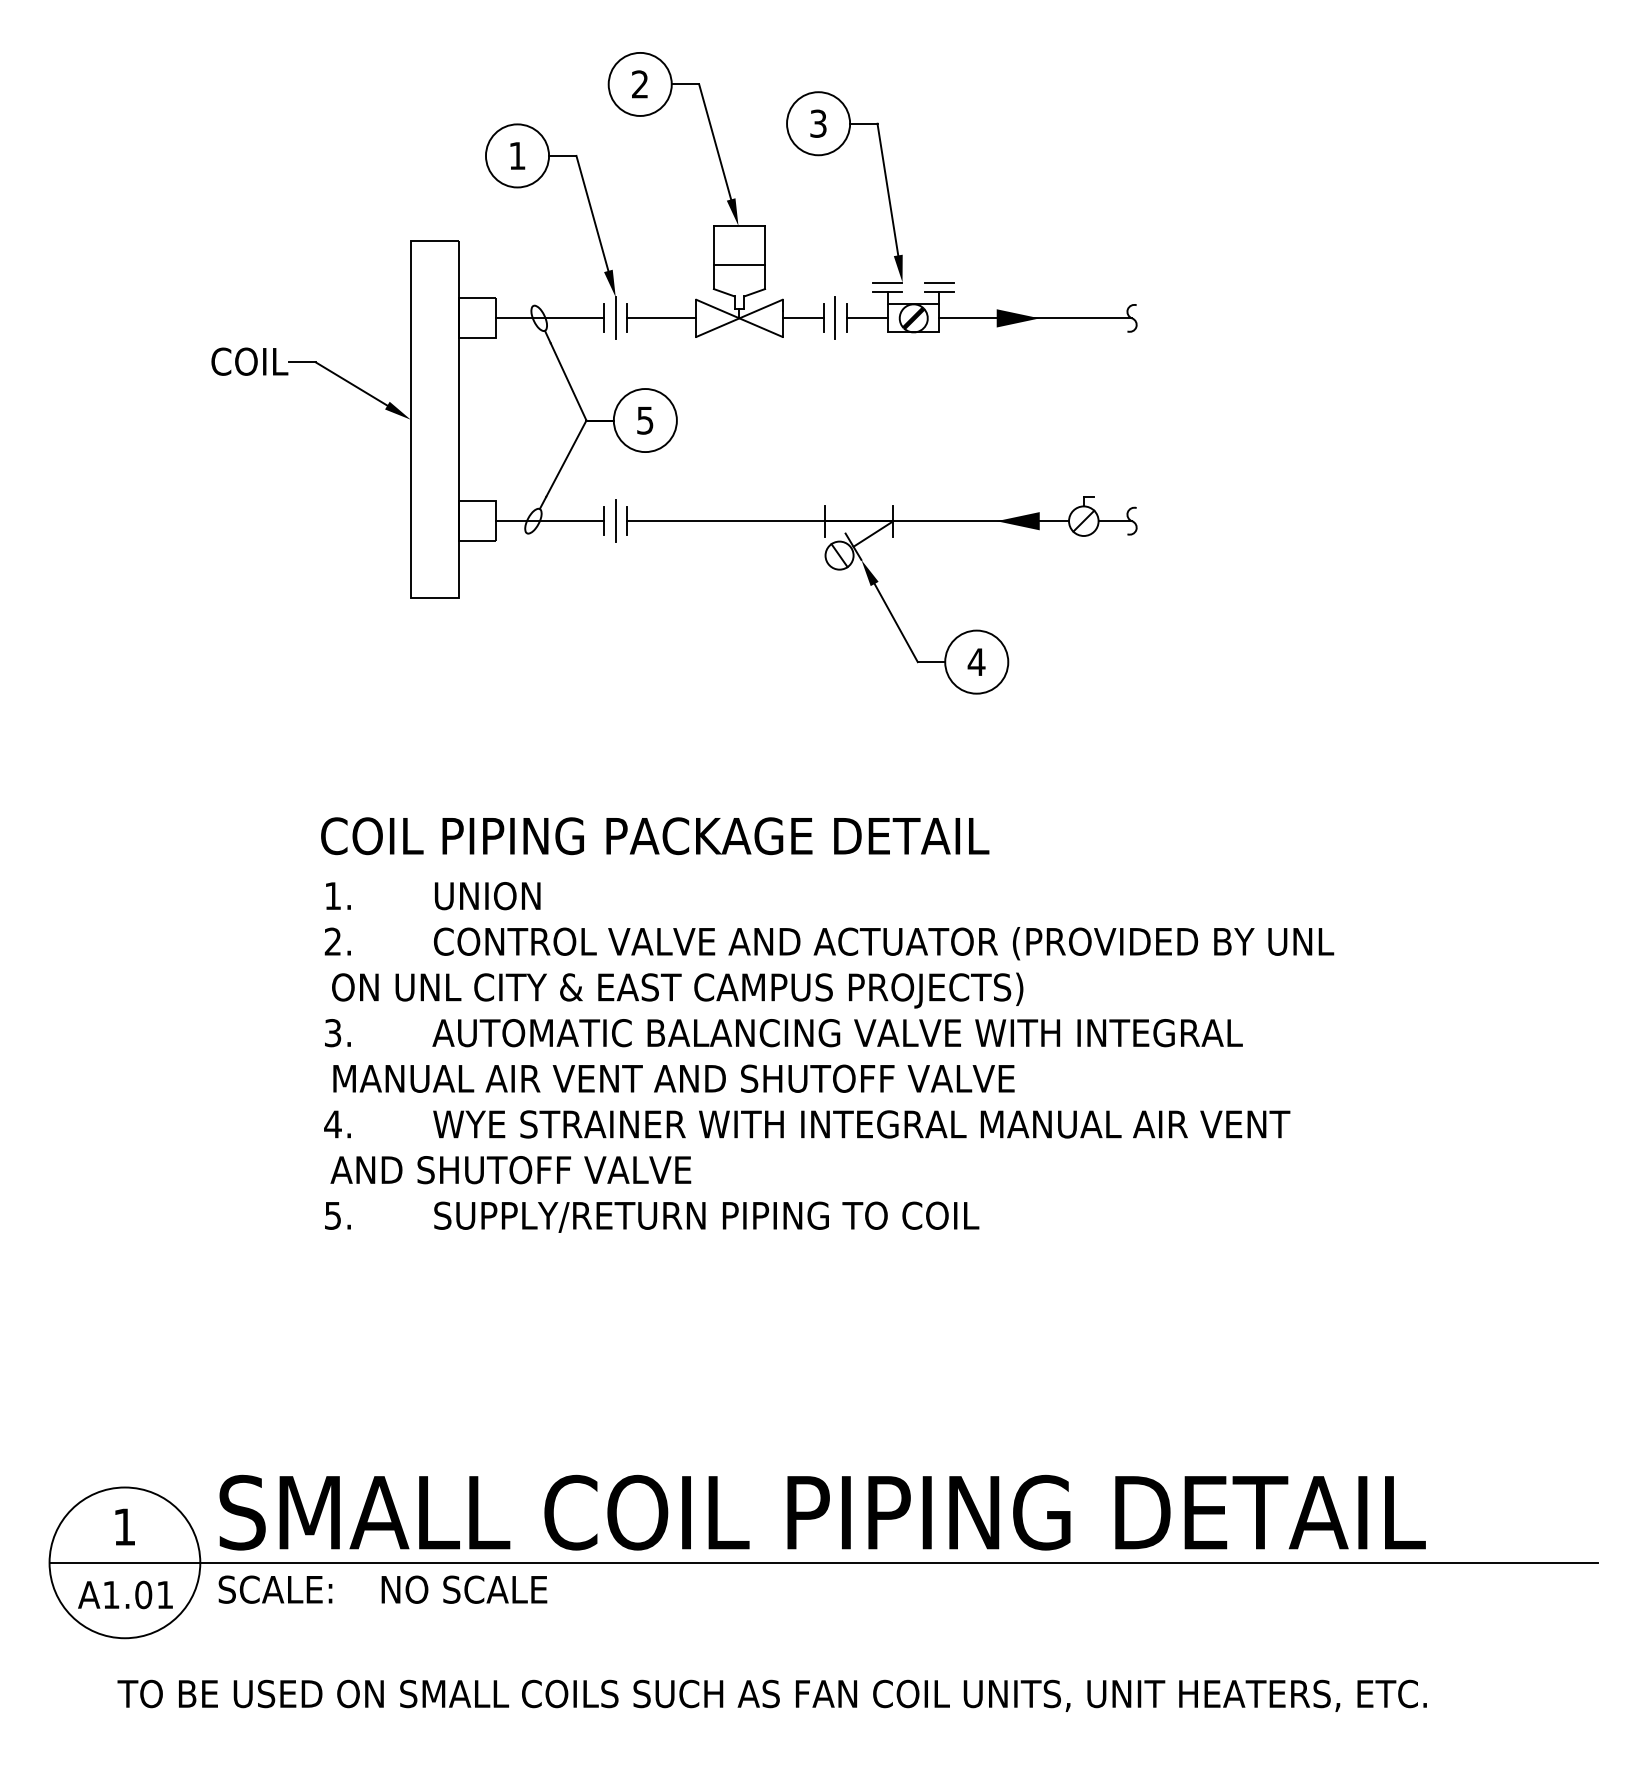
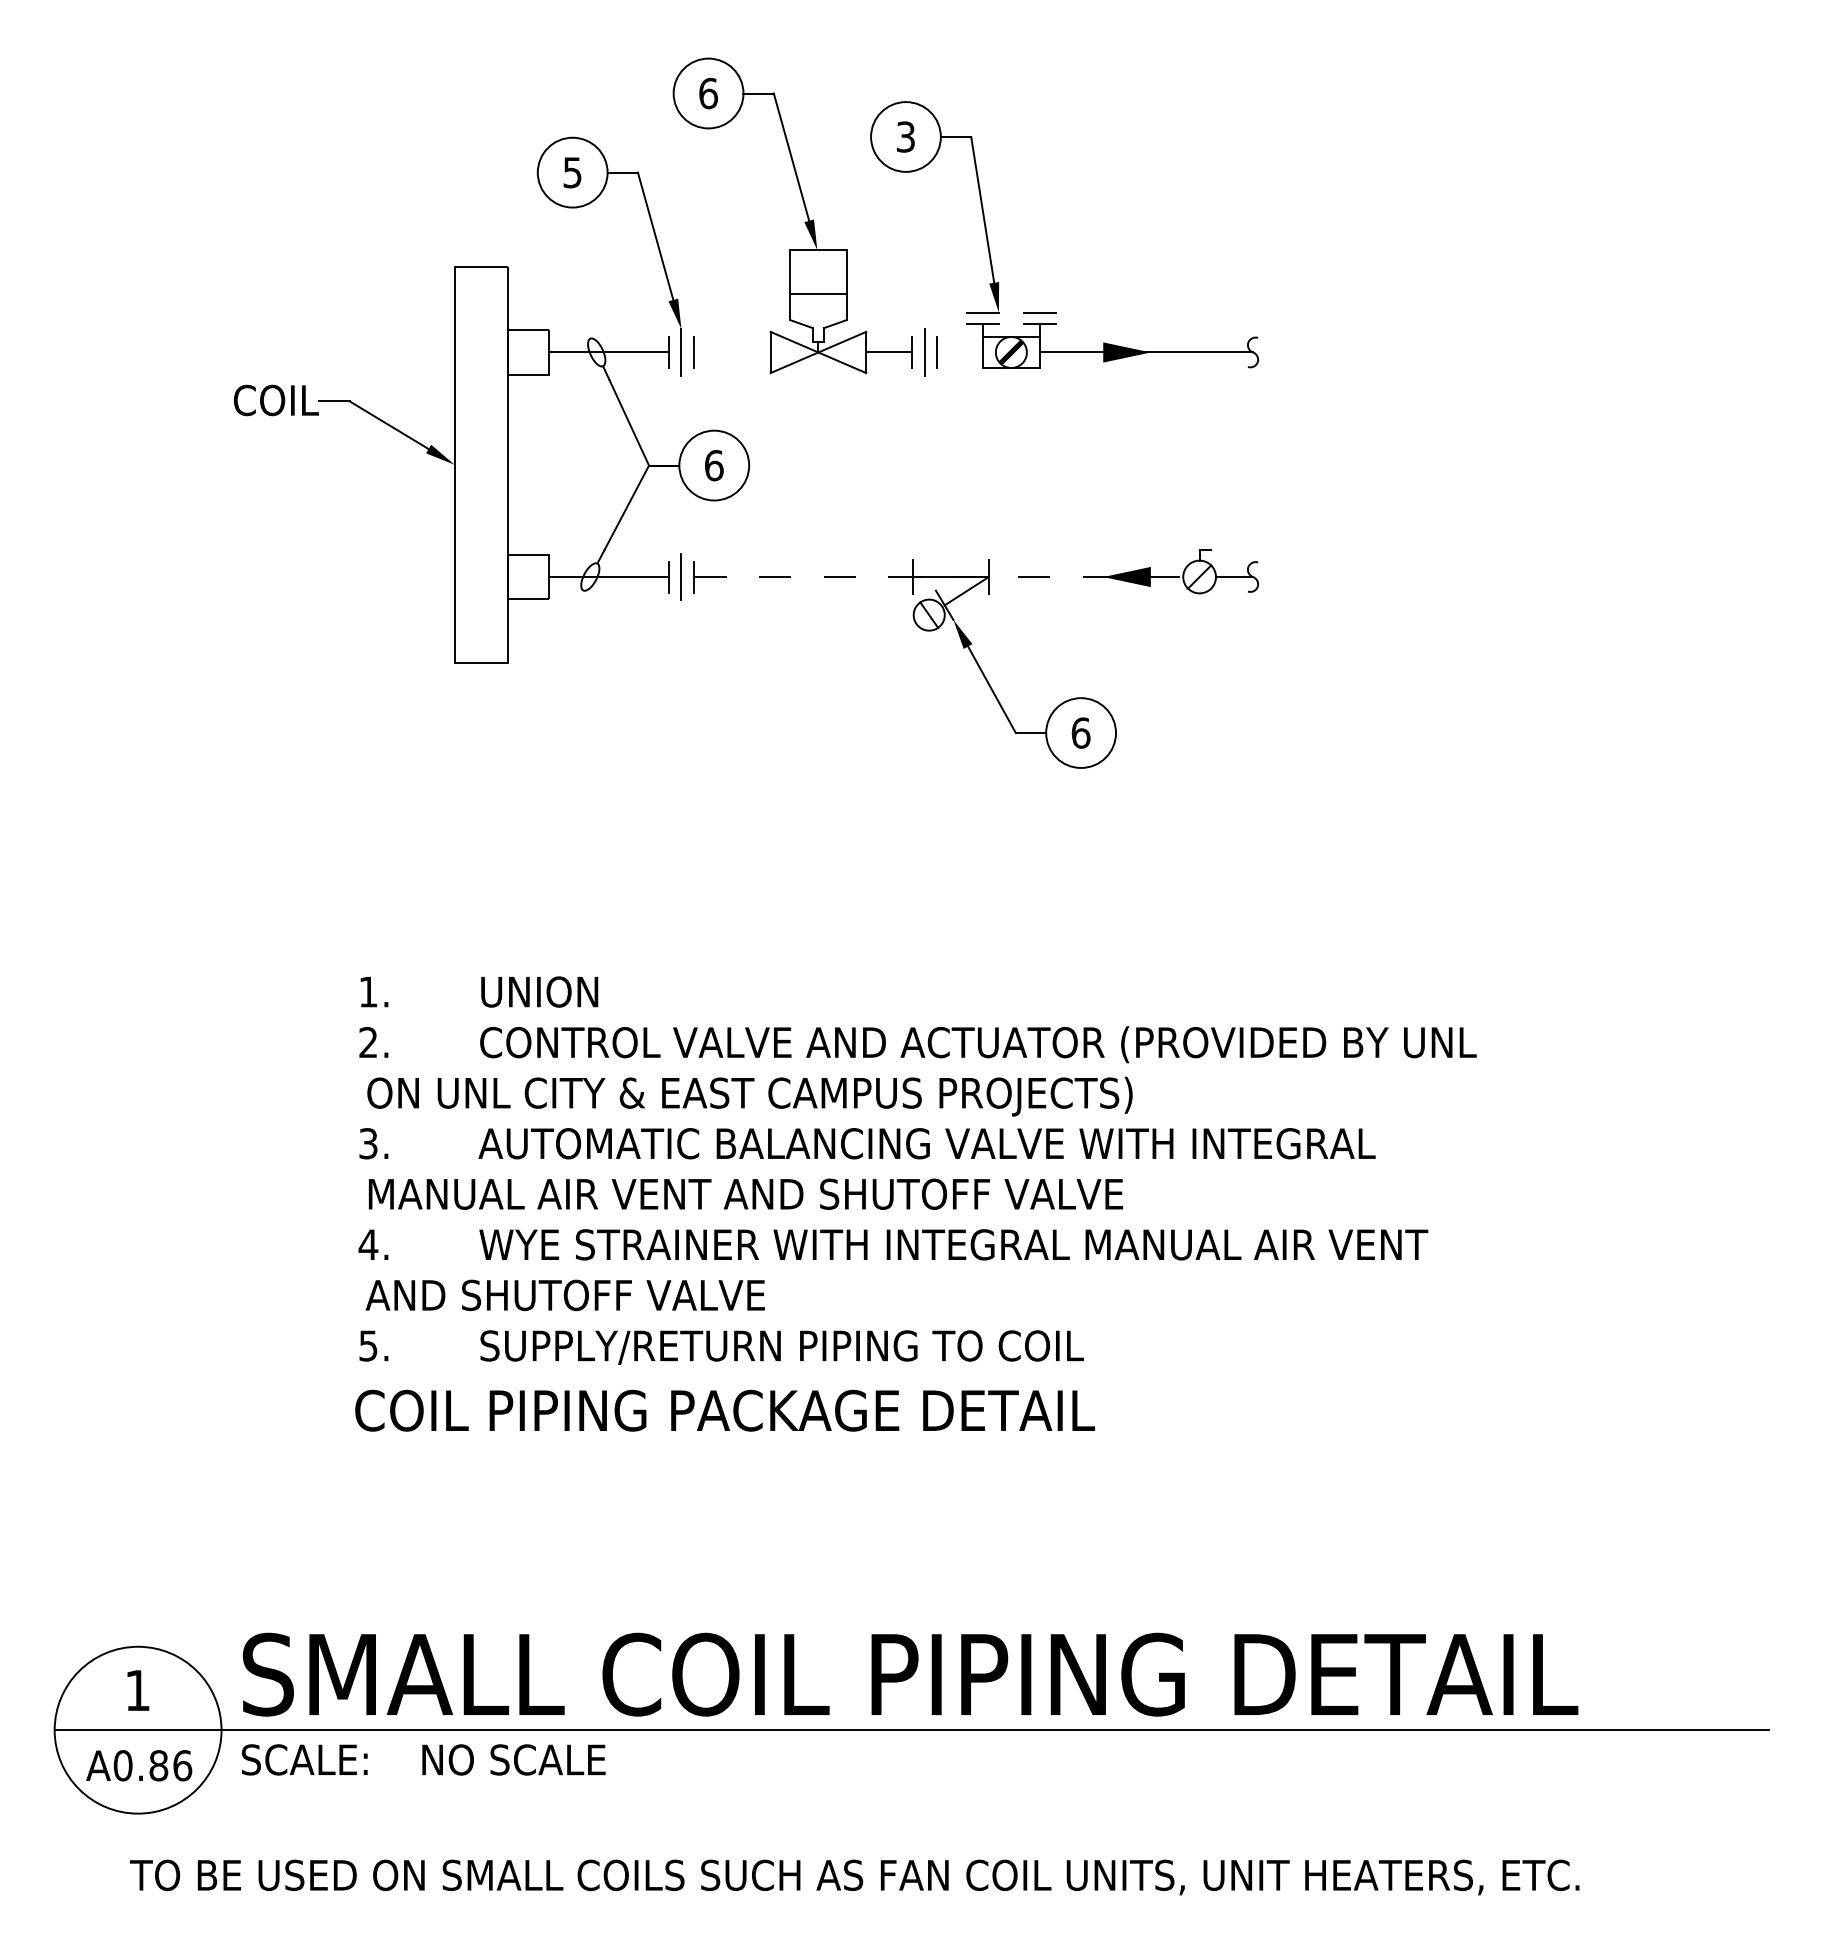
text: (640, 84) -> (708, 93), 2 -> 6
text: (517, 155) -> (572, 172), 1 -> 5
line: (661, 318) -> (732, 352), removed
line: (866, 318) -> (959, 352), removed
text: (645, 420) -> (714, 465), 5 -> 6
line: (848, 521) -> (939, 577), solid -> dashed
text: (976, 661) -> (1080, 732), 4 -> 6
text: (654, 835) -> (724, 1410), moved
text: (137, 1594) -> (152, 1765), A1.01 -> A0.86

